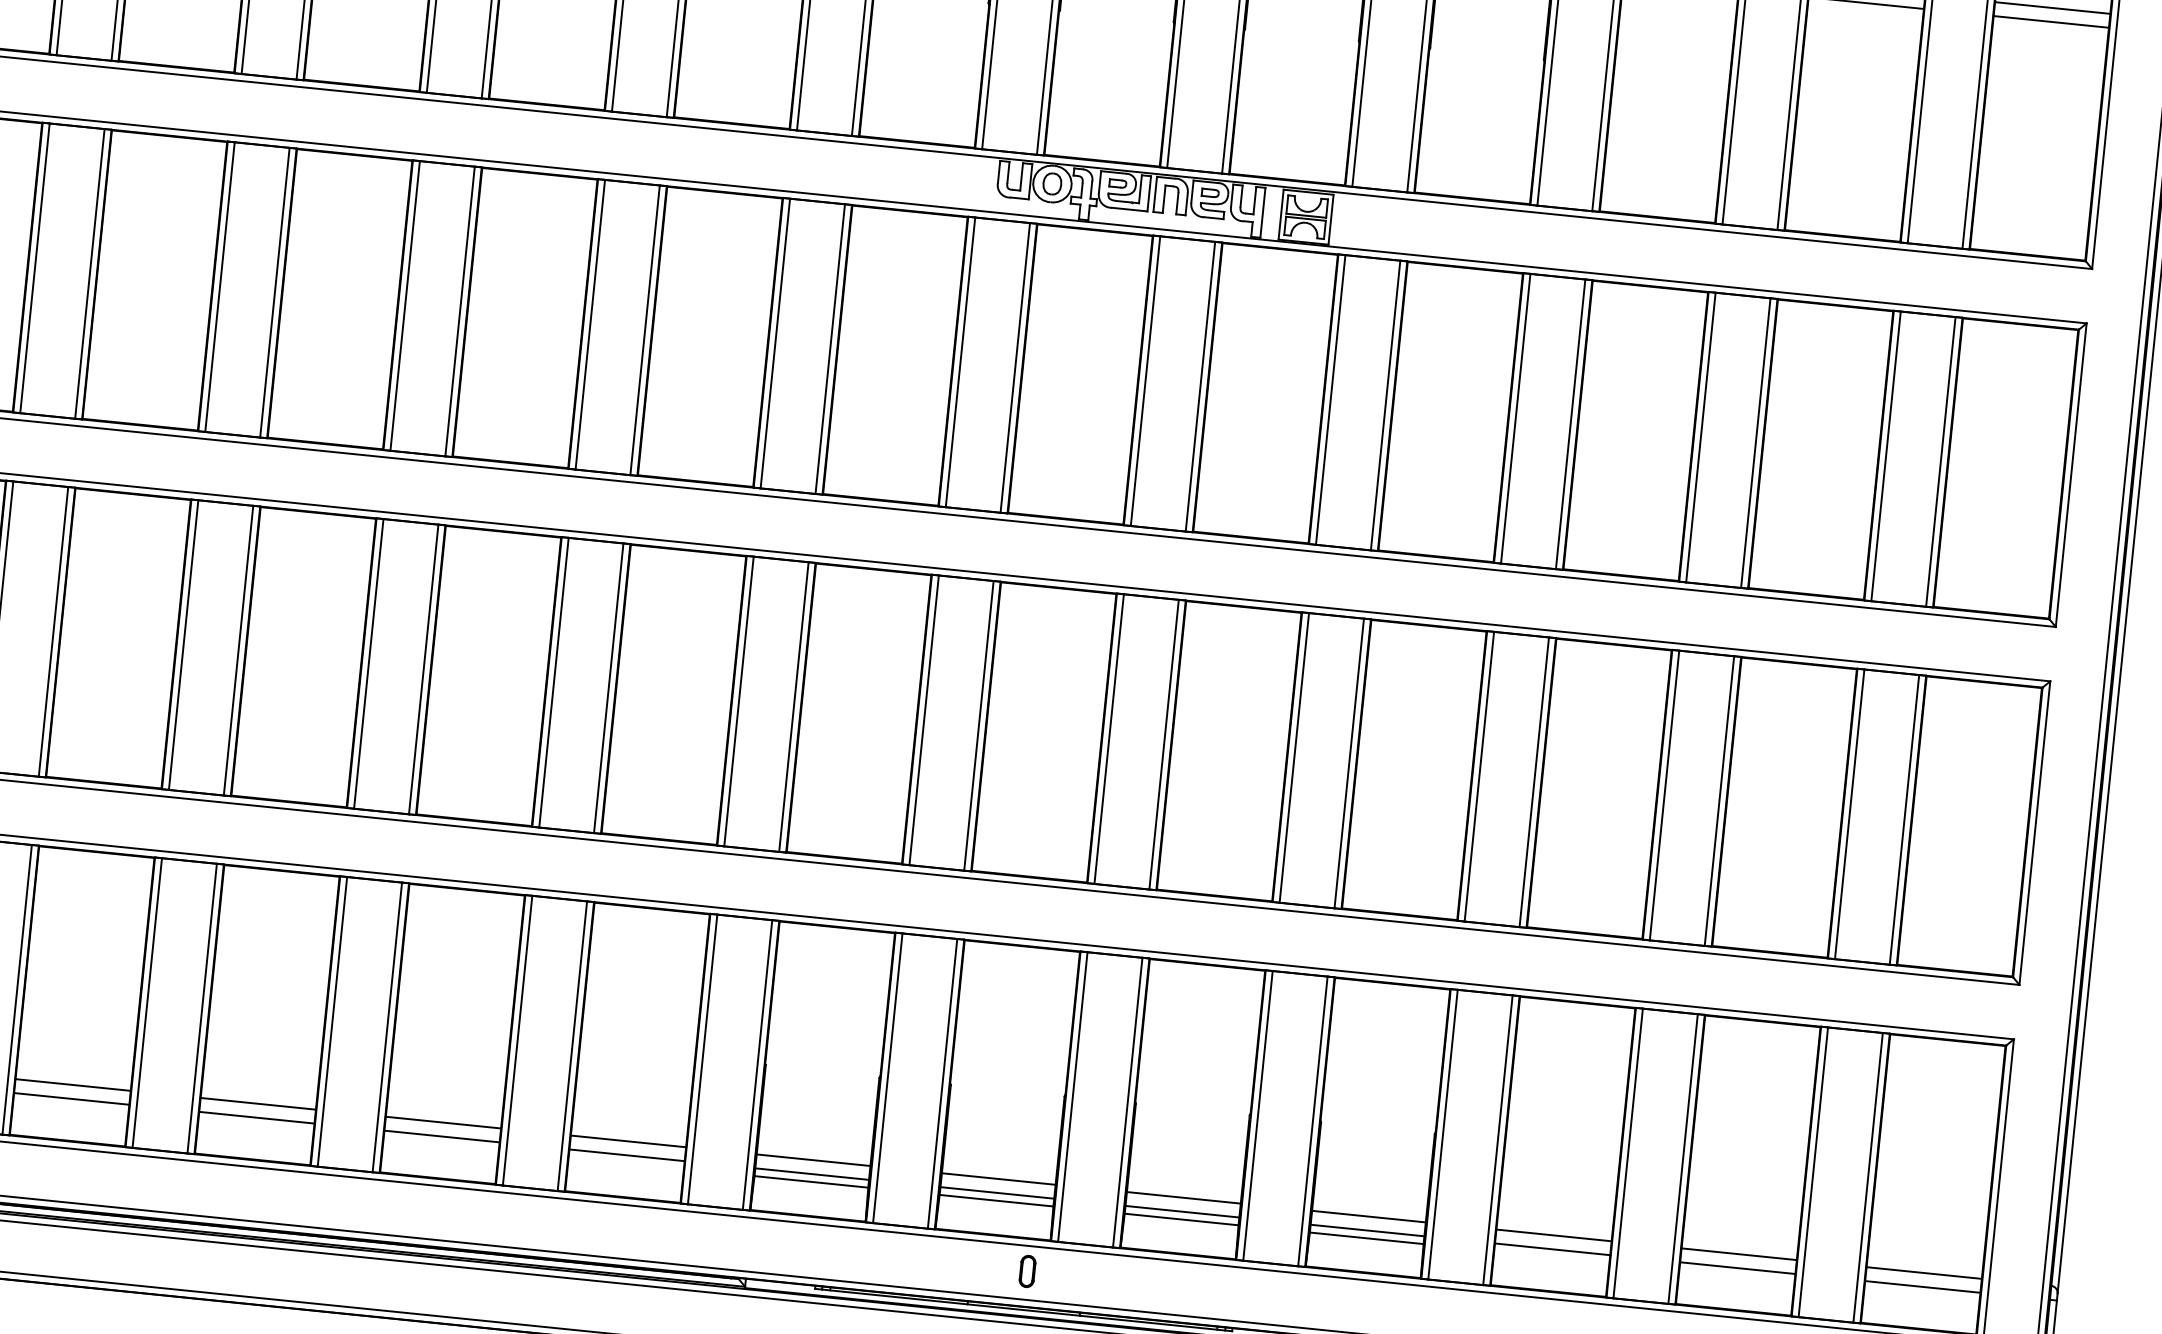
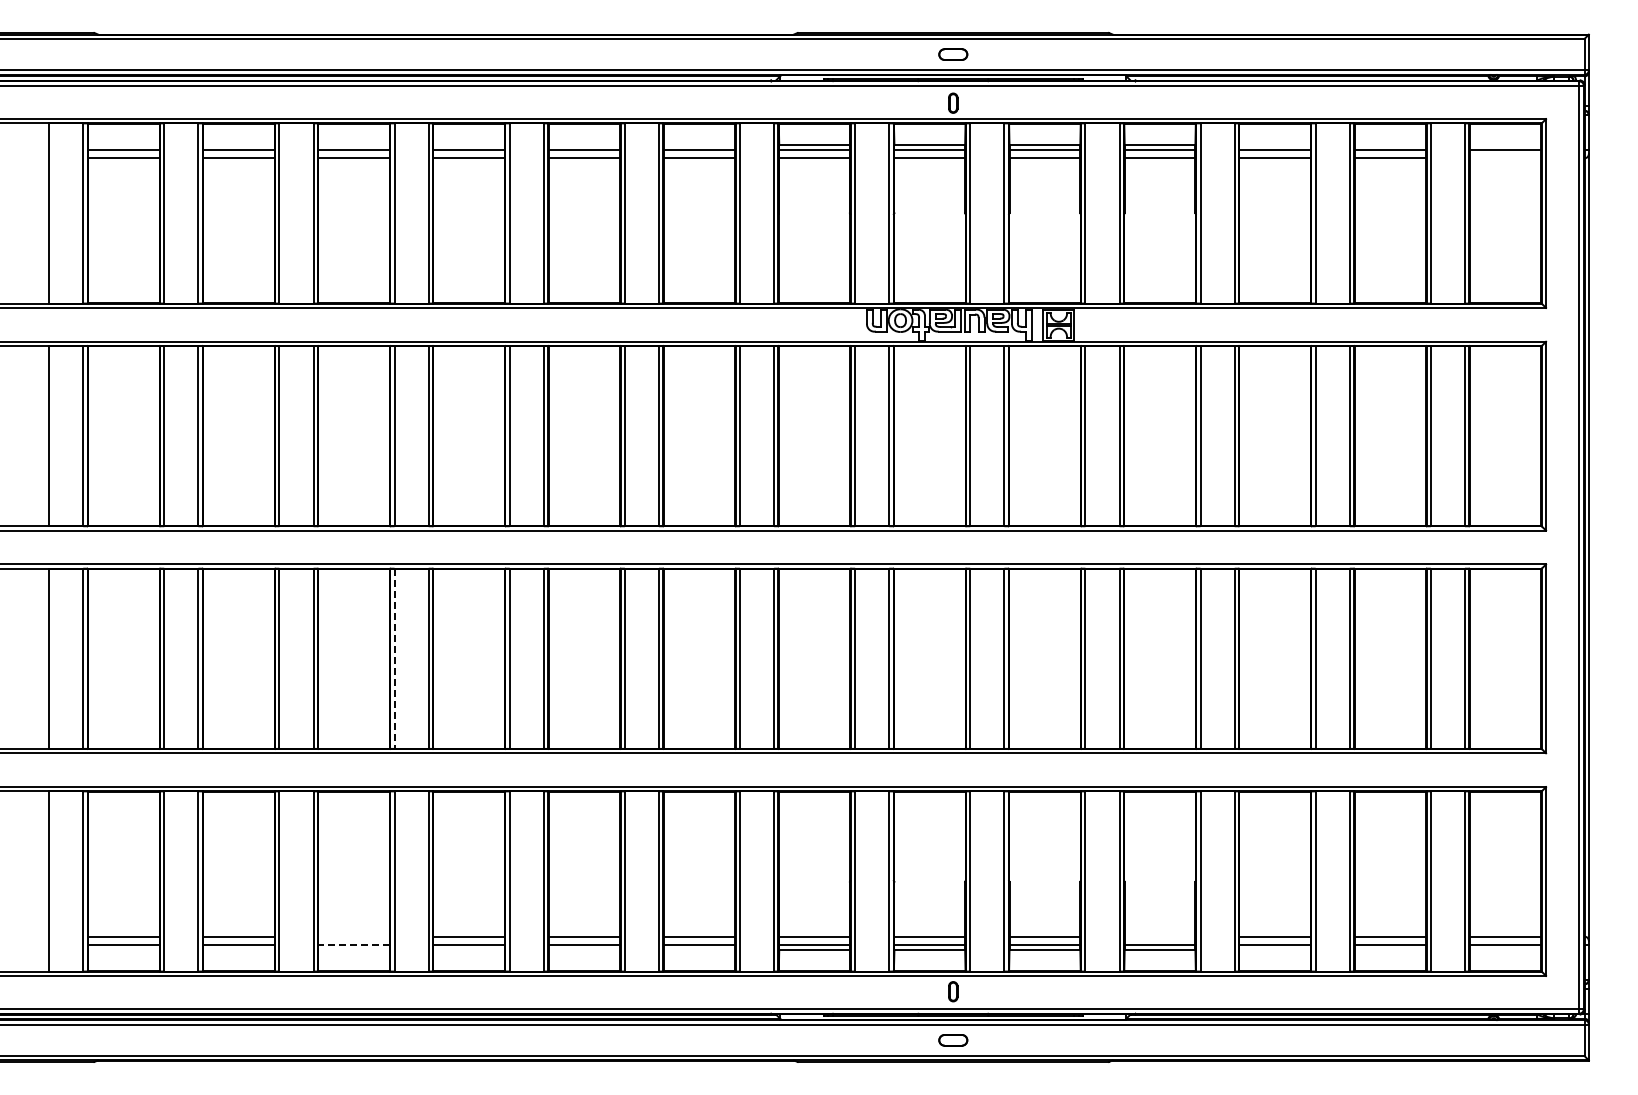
line: (2051, 22) -> (1505, 158), removed
line: (183, 646) -> (394, 659), solid -> dashed
line: (72, 1084) -> (353, 936), removed
line: (72, 1099) -> (354, 945), solid -> dashed
line: (1368, 1216) -> (1159, 936), removed

